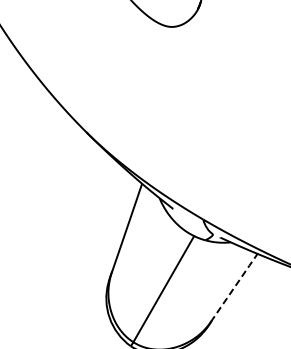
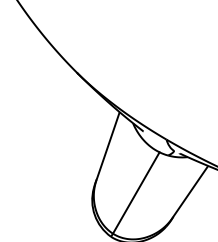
line: (234, 286) -> (190, 190), dashed -> solid

